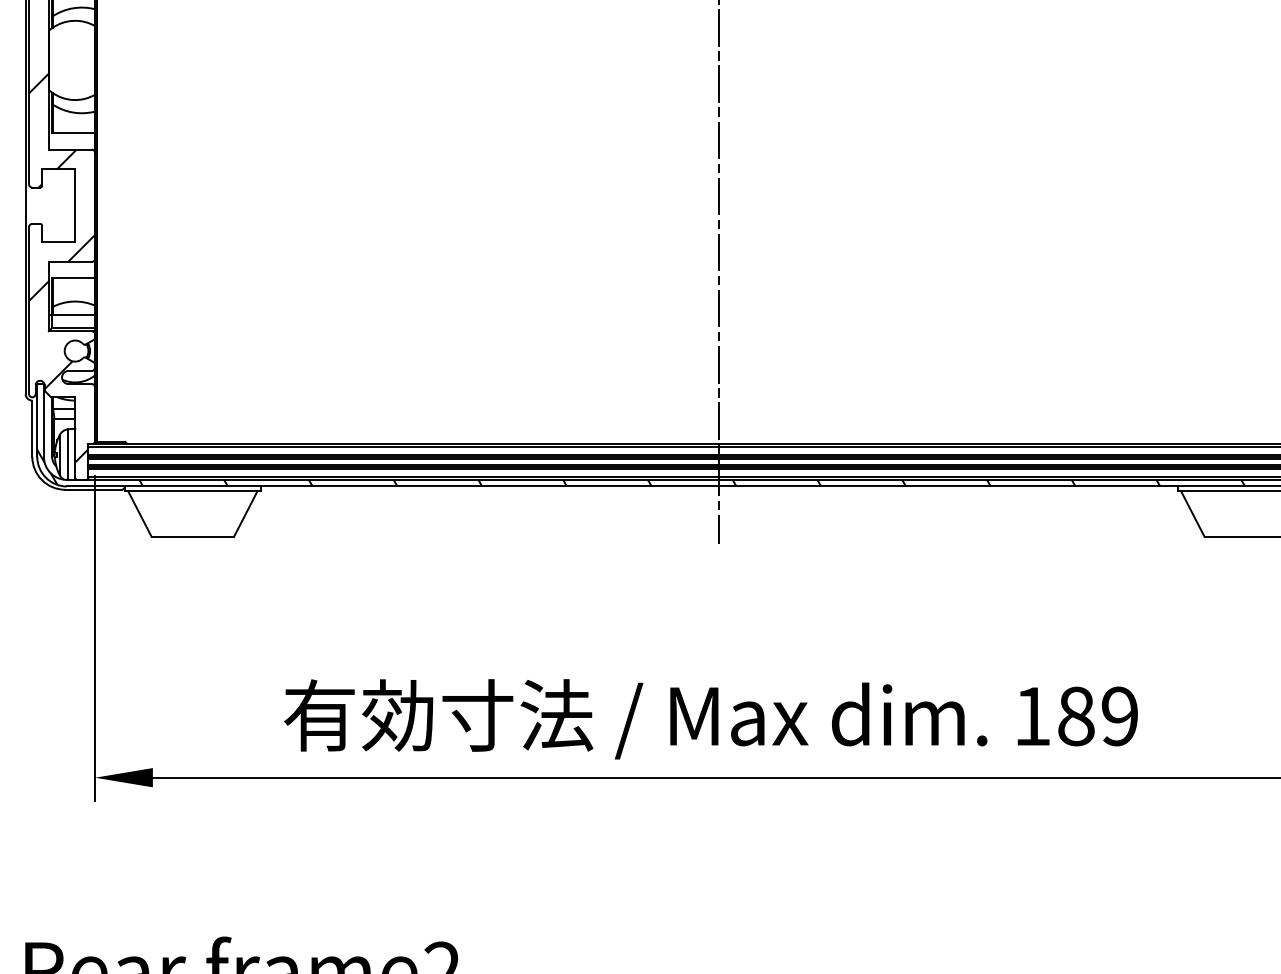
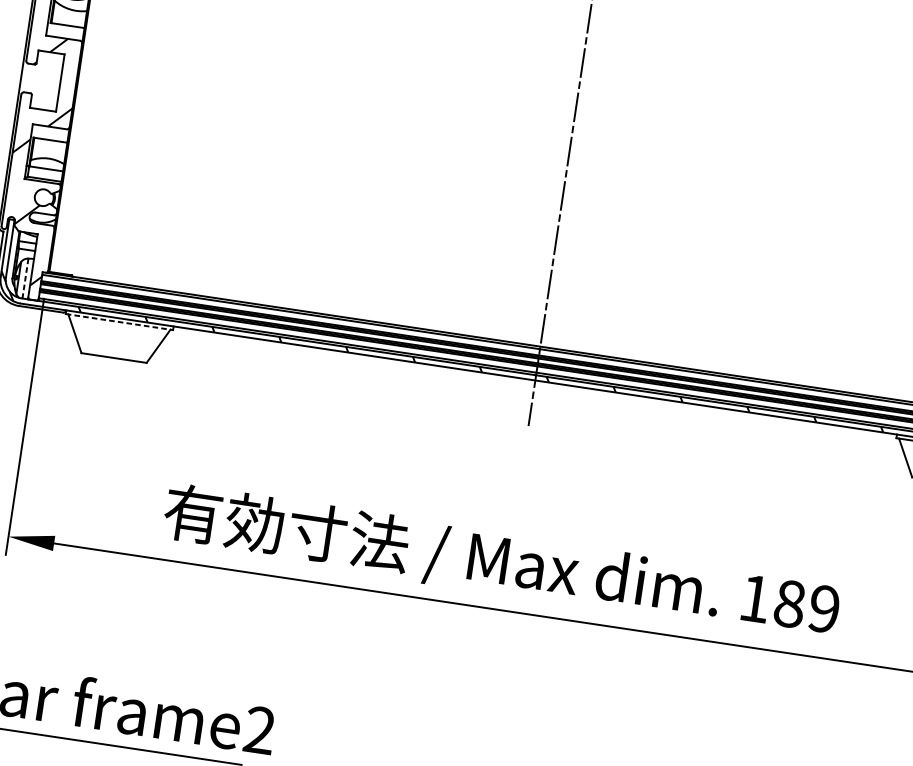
line: (68, 455) -> (25, 279), solid -> dashed
line: (193, 491) -> (119, 322), solid -> dashed

